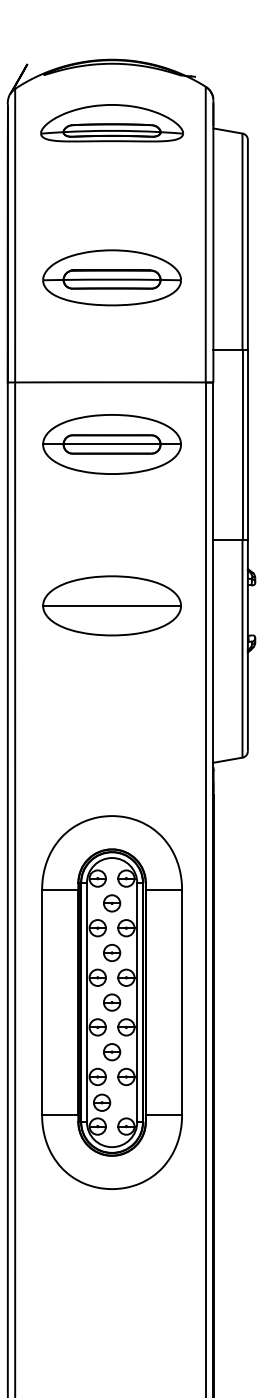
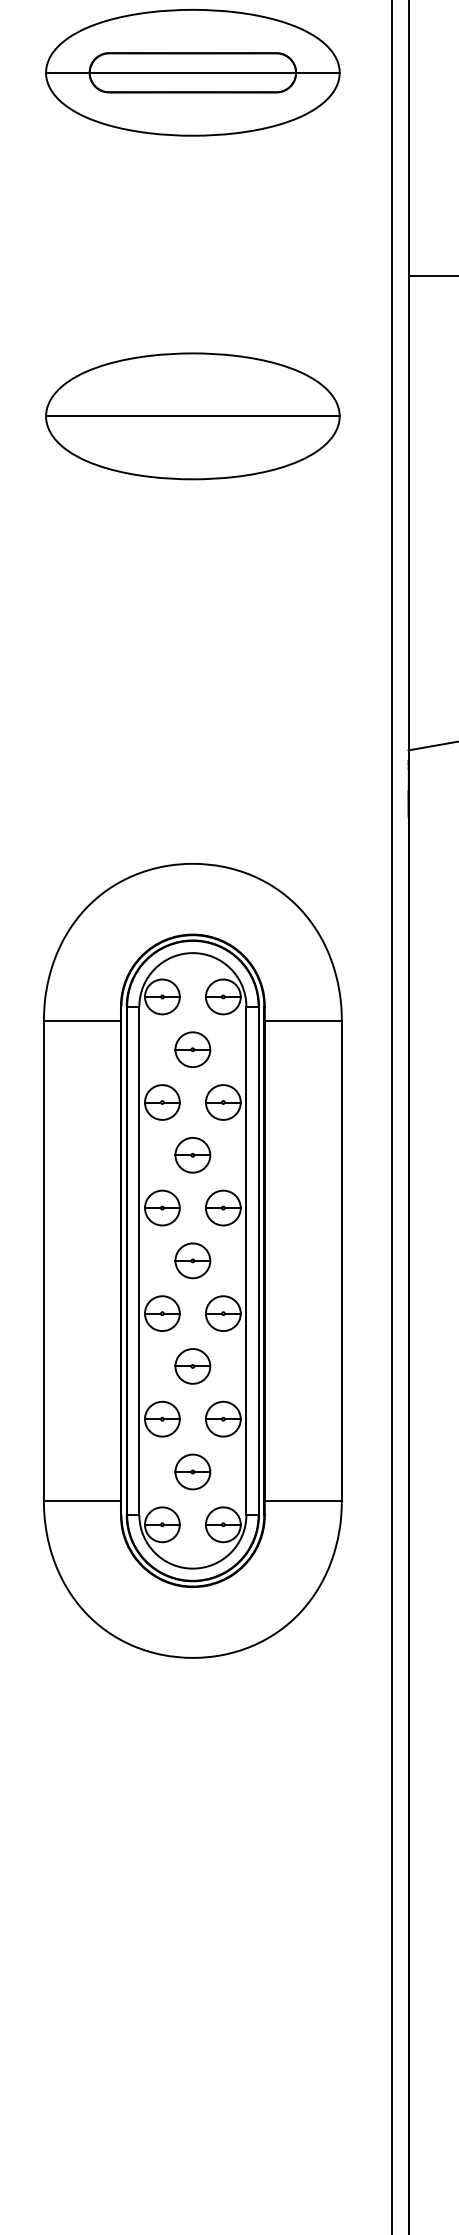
part: (102, 1102) -> (193, 1471), moved

